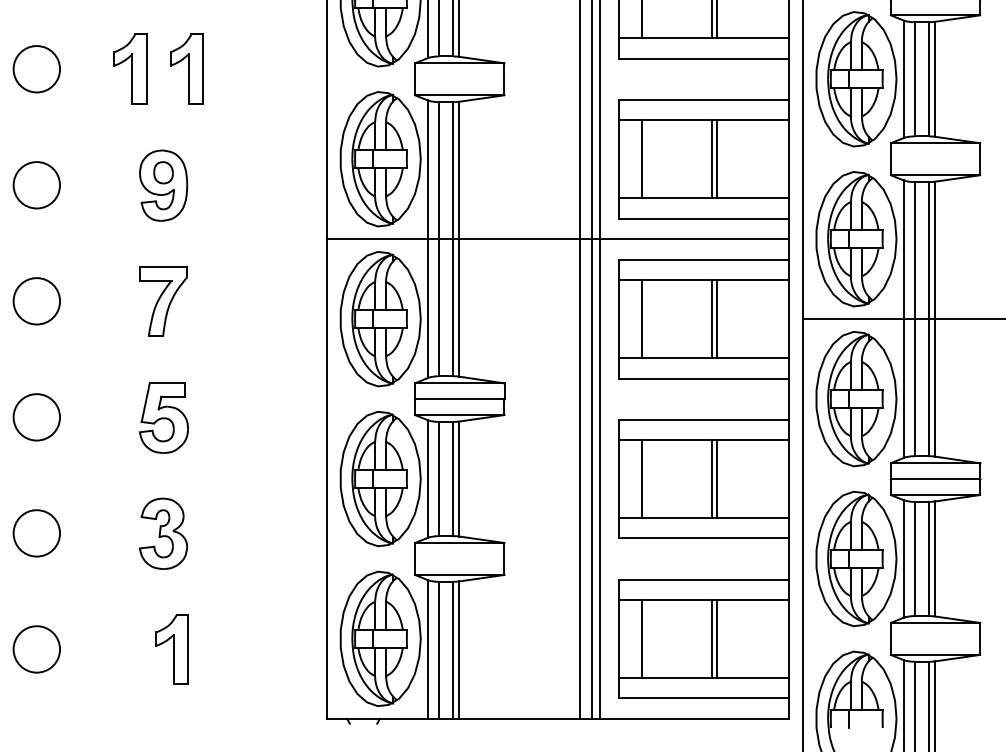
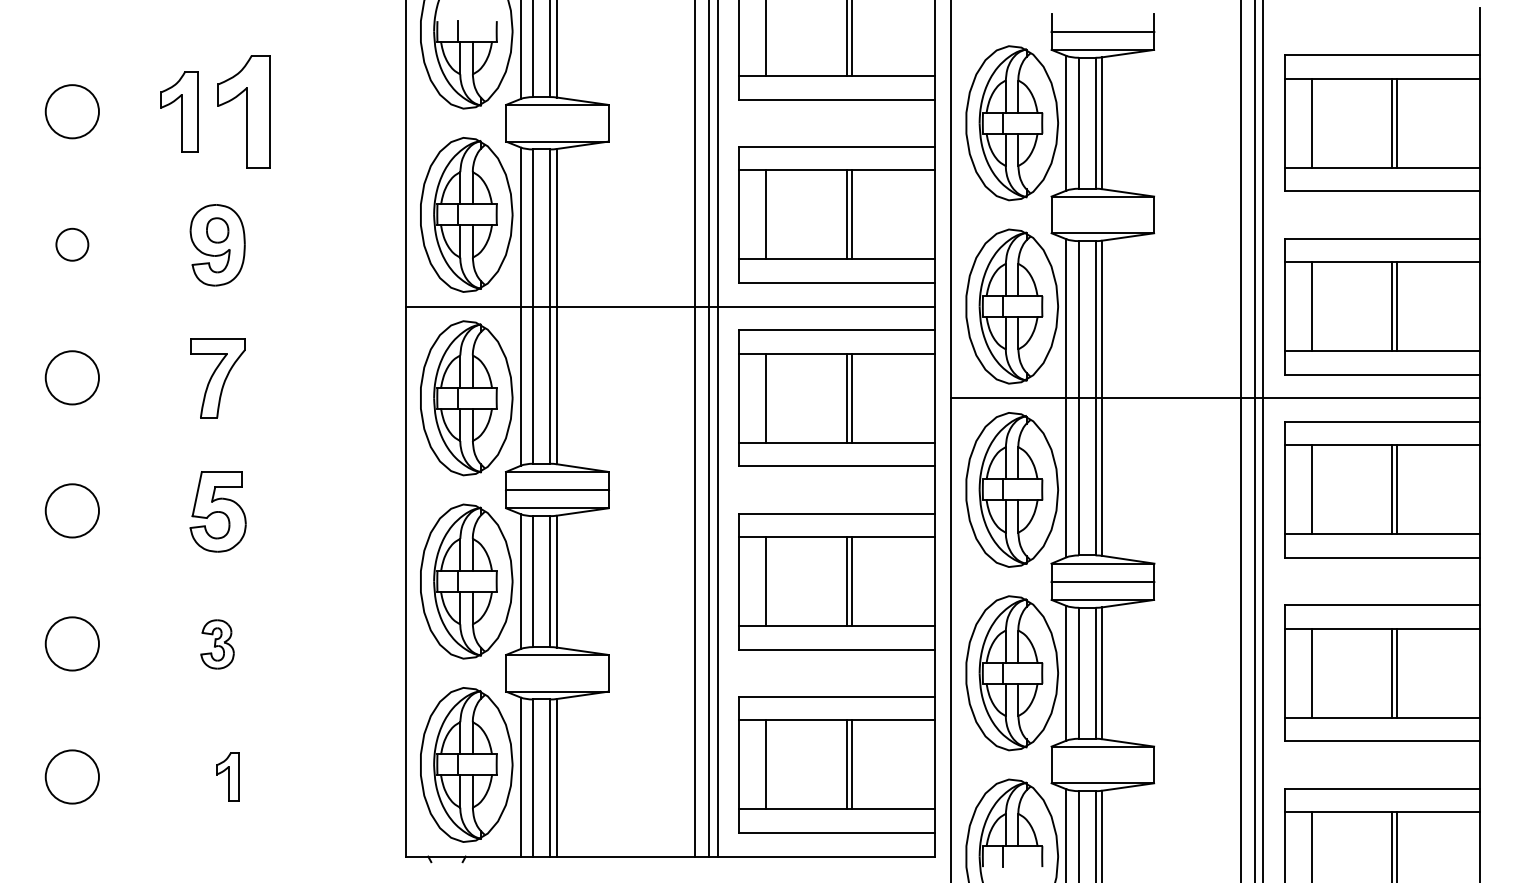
part: (186, 69) -> (244, 111), size x1.4
circle: (36, 185) -> (72, 244), size x0.6
part: (163, 533) -> (217, 644), size x0.6
part: (172, 648) -> (227, 776), size x0.6

